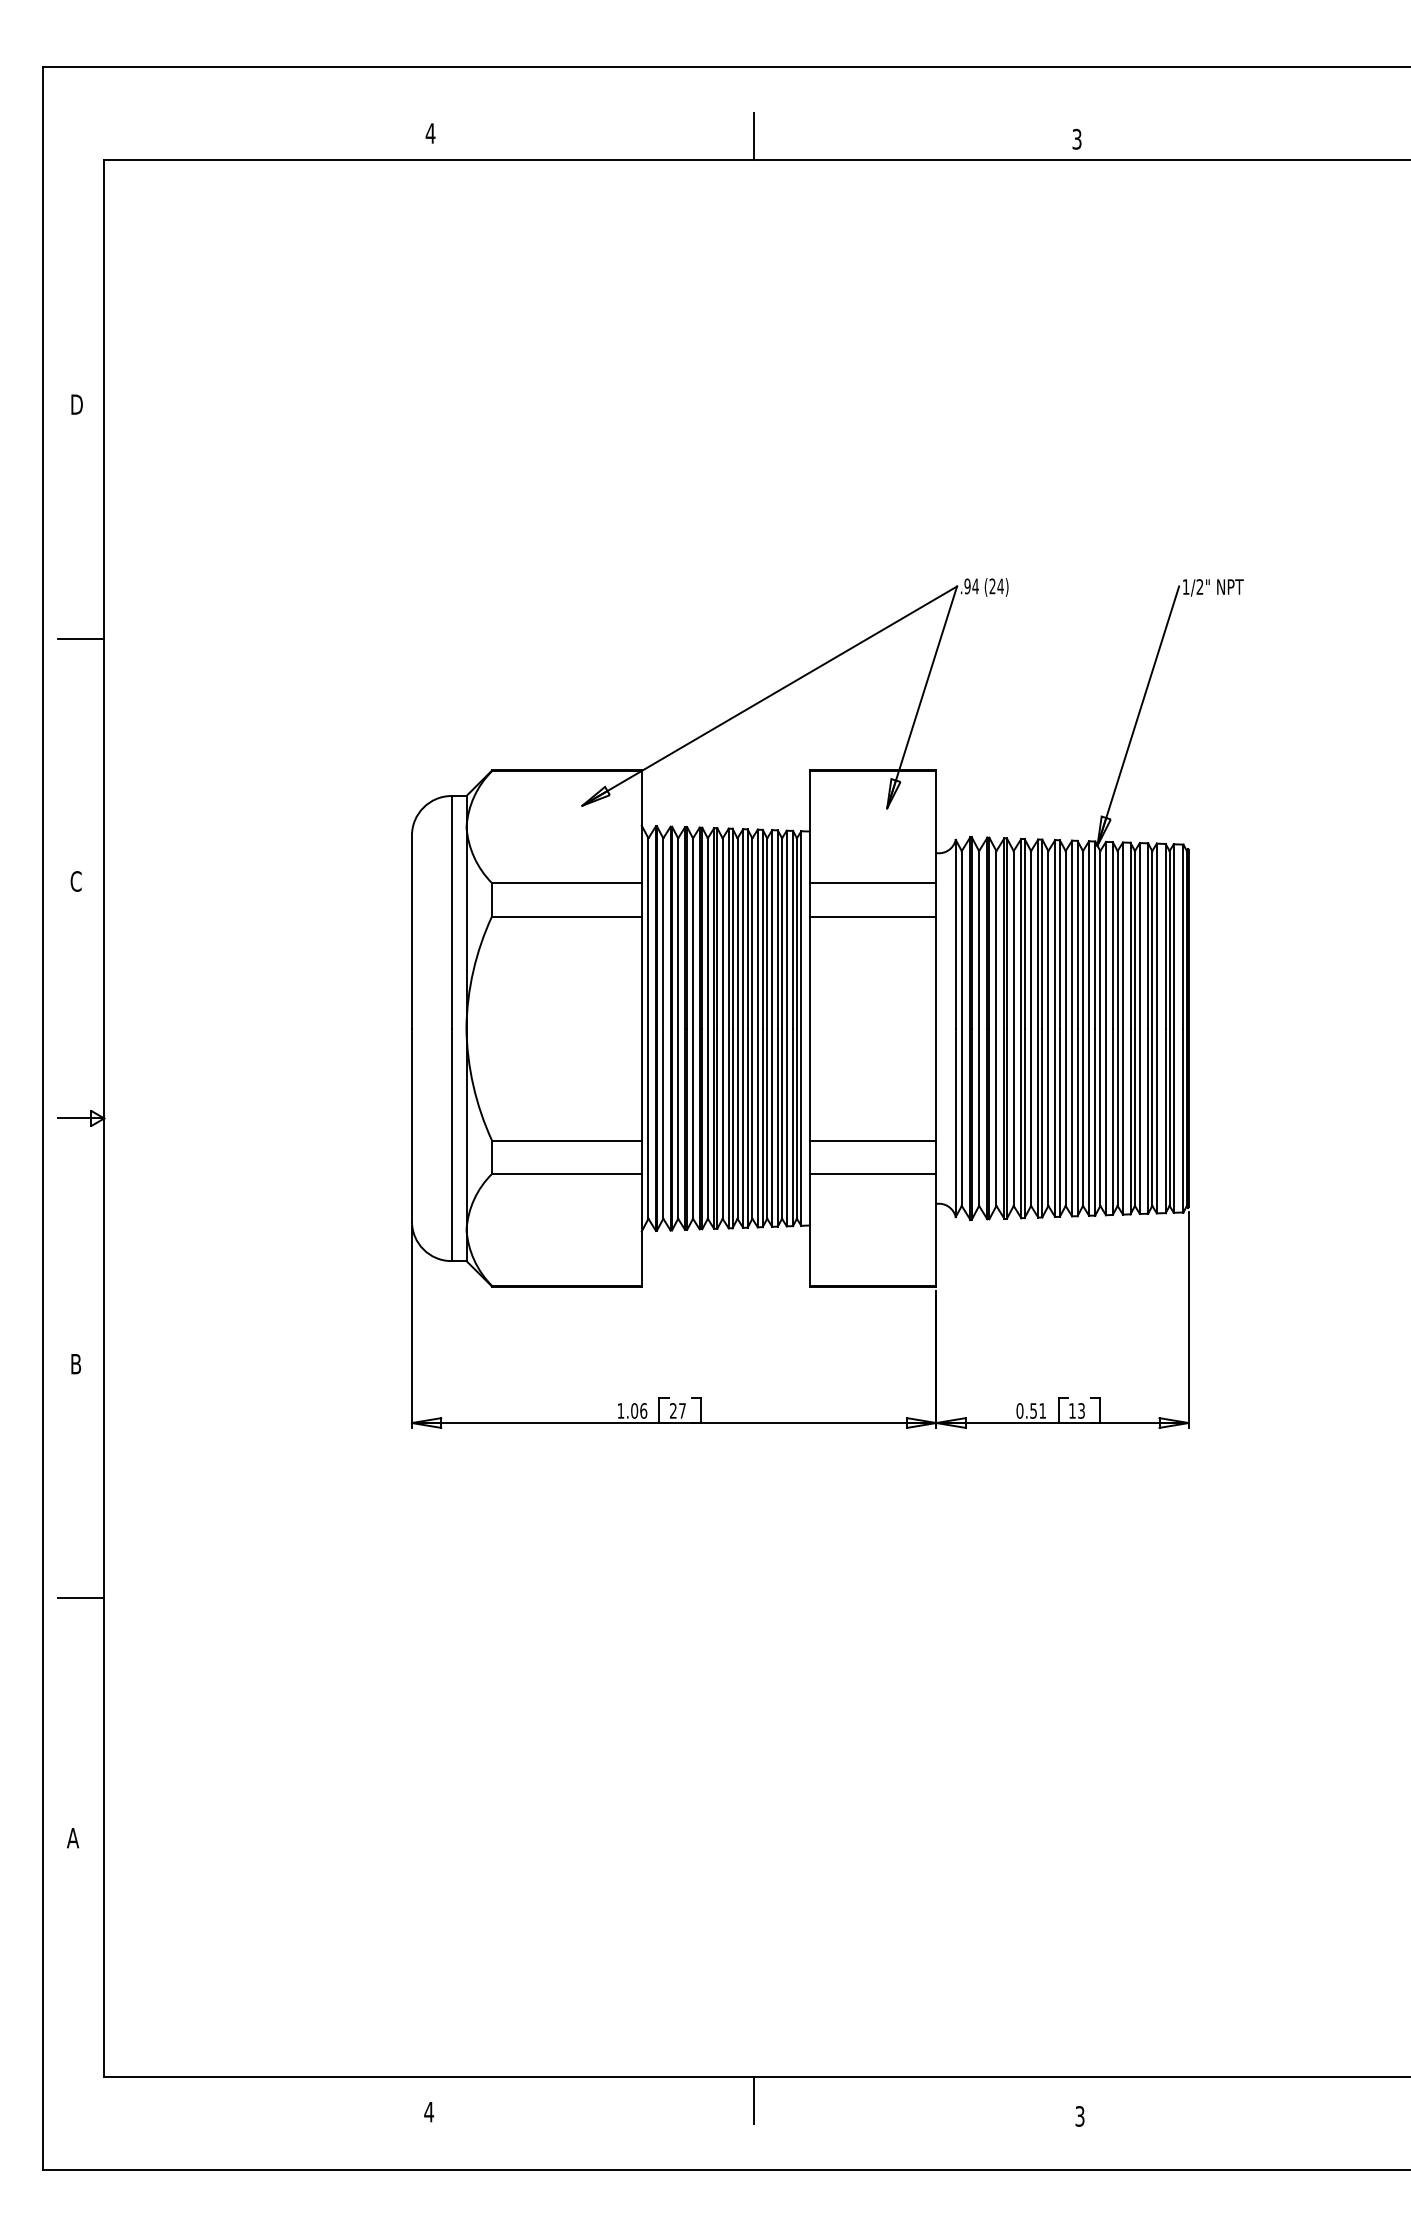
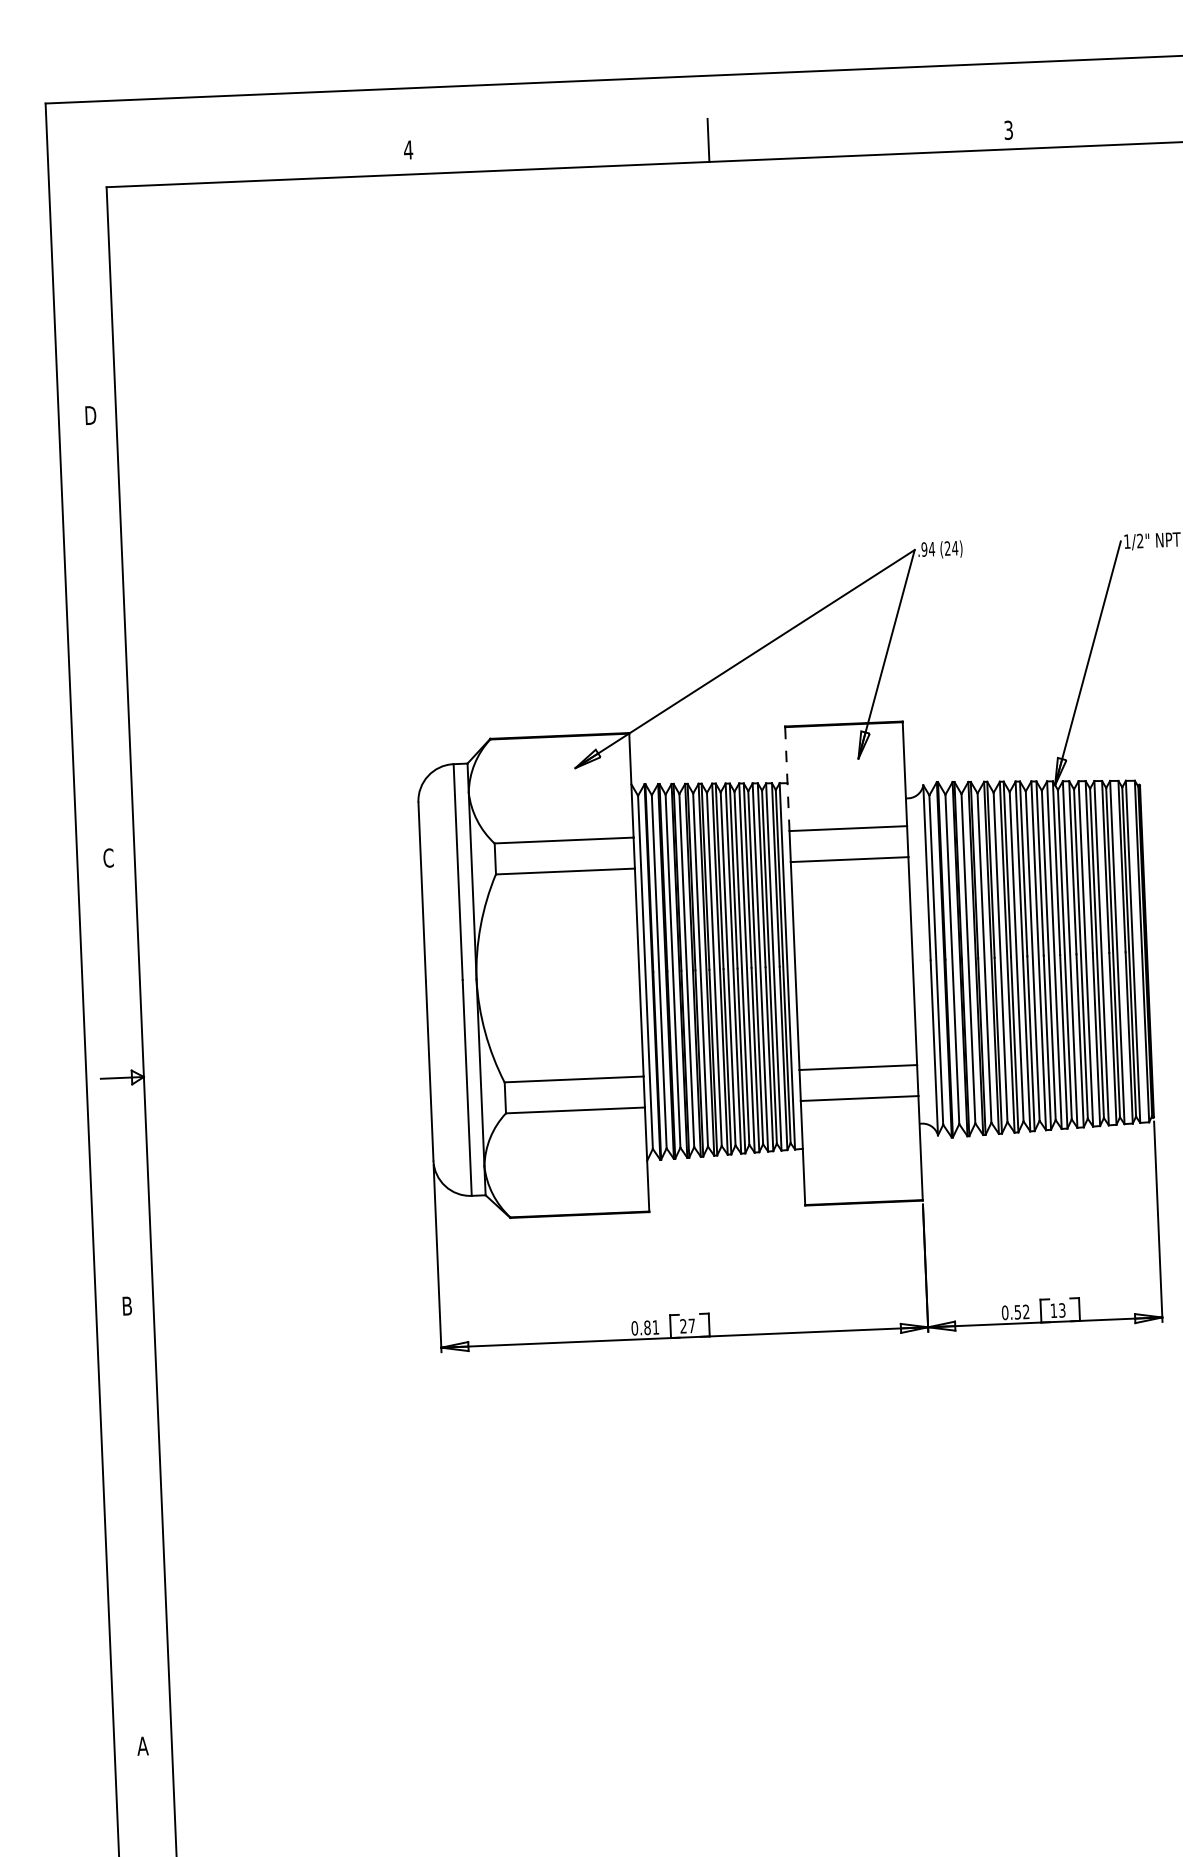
line: (80, 639) -> (103, 633), removed
line: (809, 827) -> (787, 779), solid -> dashed
text: (632, 1410) -> (645, 1327), 1.06 -> 0.81
text: (1042, 1410) -> (1026, 1311), 0.51 -> 0.52
line: (80, 1597) -> (140, 1522), removed

